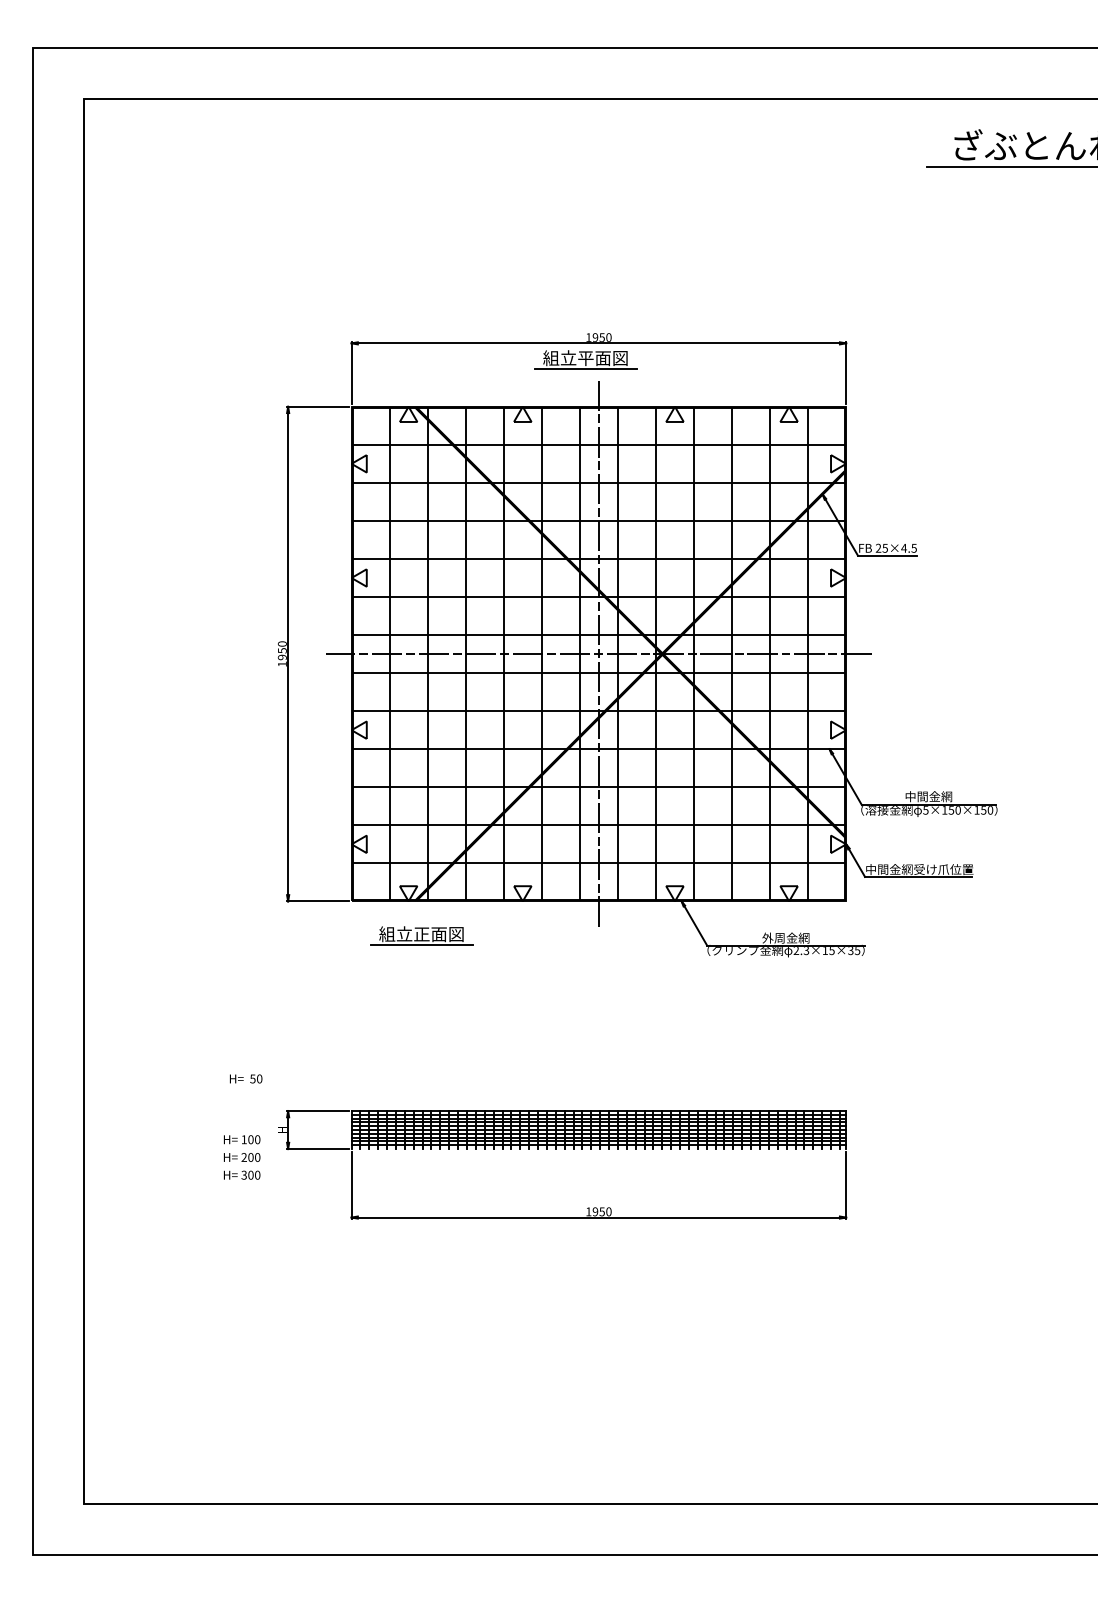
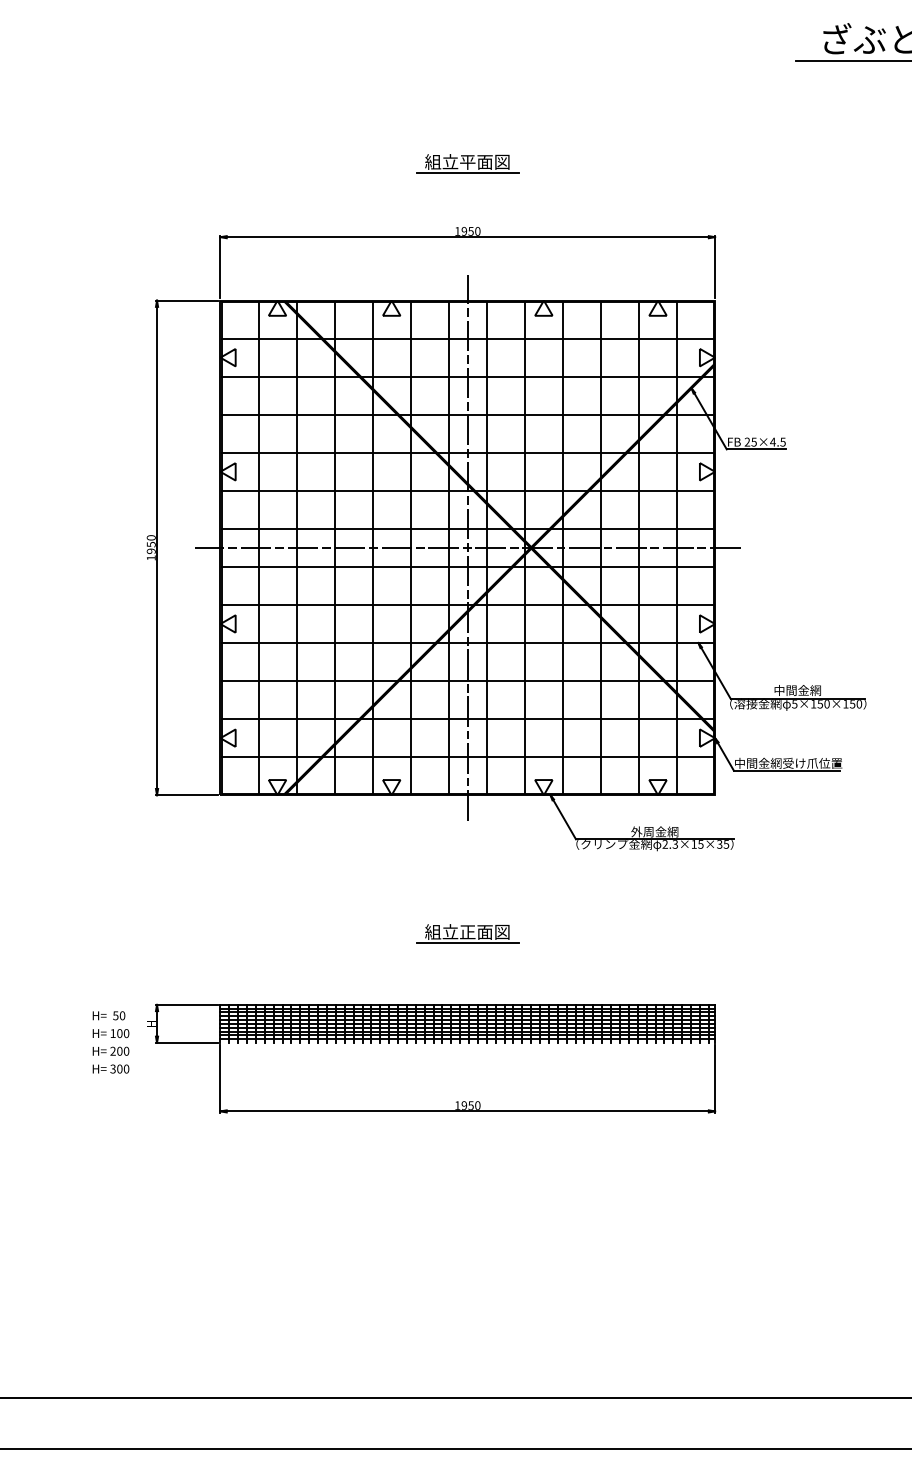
part: (585, 359) -> (467, 163), moved
part: (421, 935) -> (467, 933), moved
text: (246, 1078) -> (109, 1015), moved

